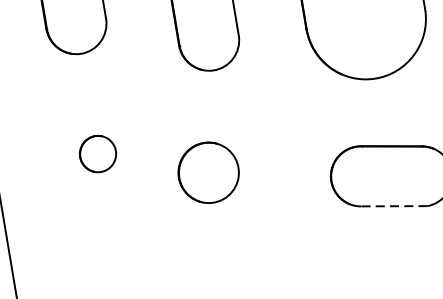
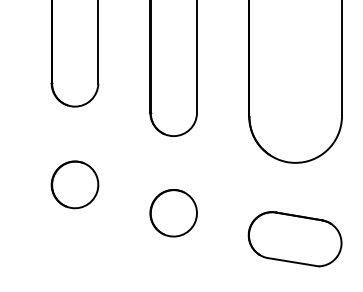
part: (97, 153) -> (74, 184), size x1.67
part: (208, 173) -> (173, 213), moved
line: (394, 206) -> (293, 262), dashed -> solid

